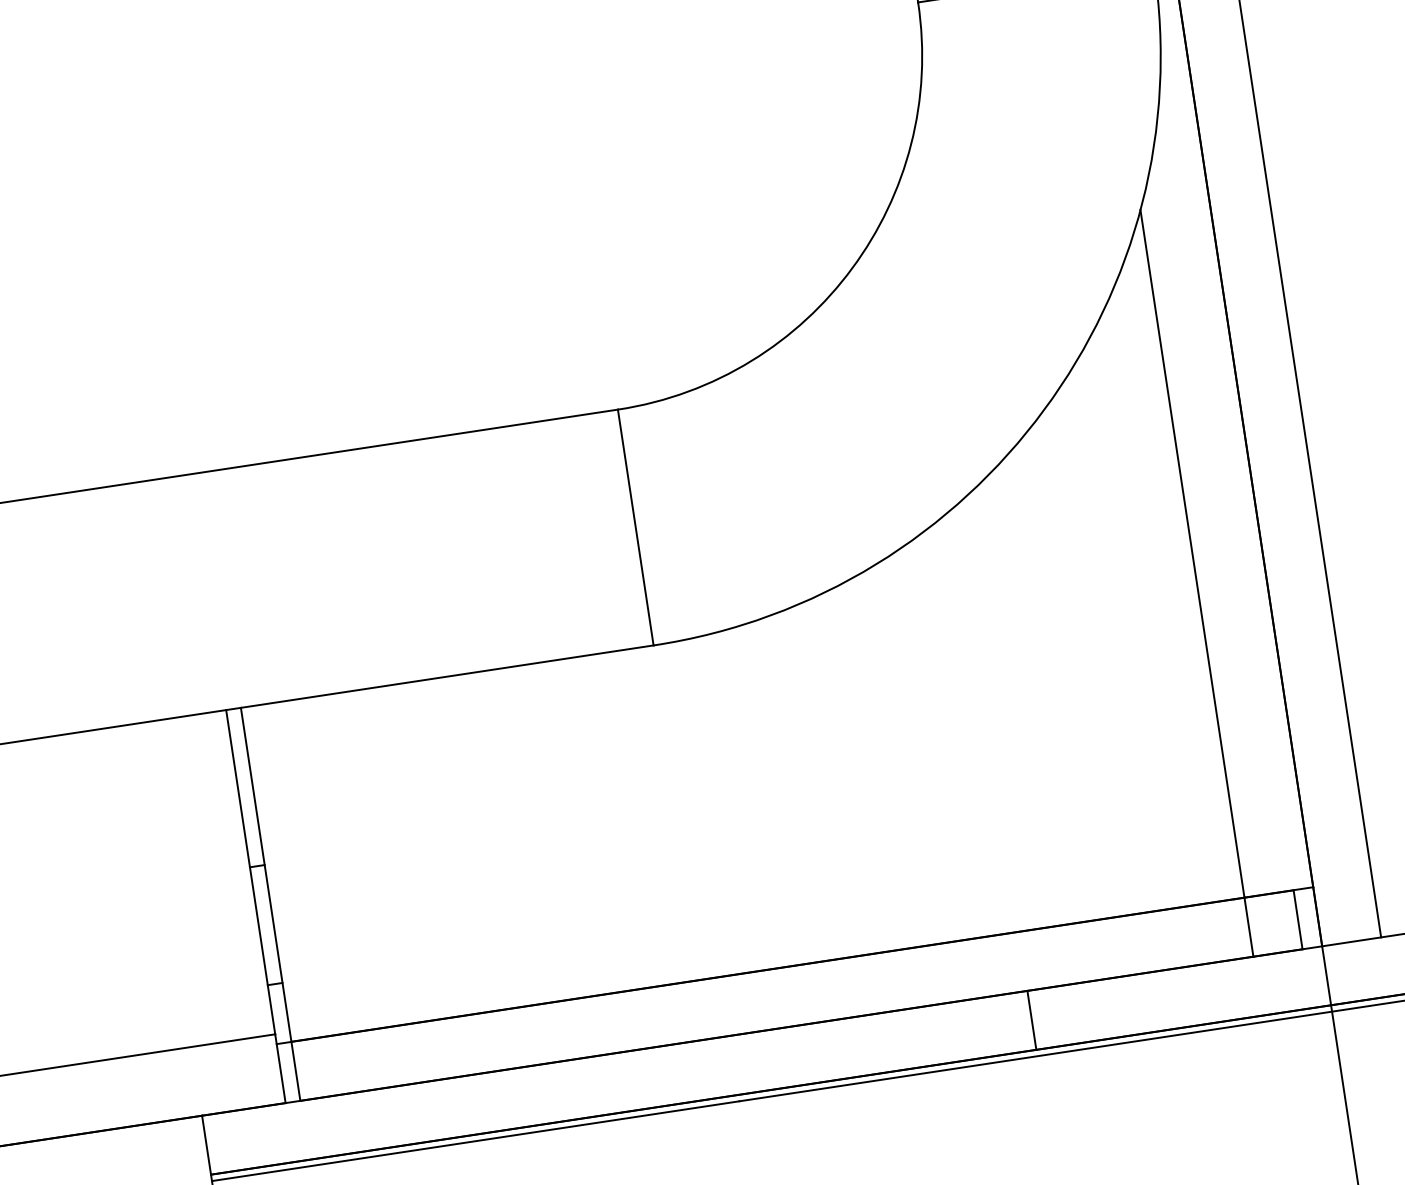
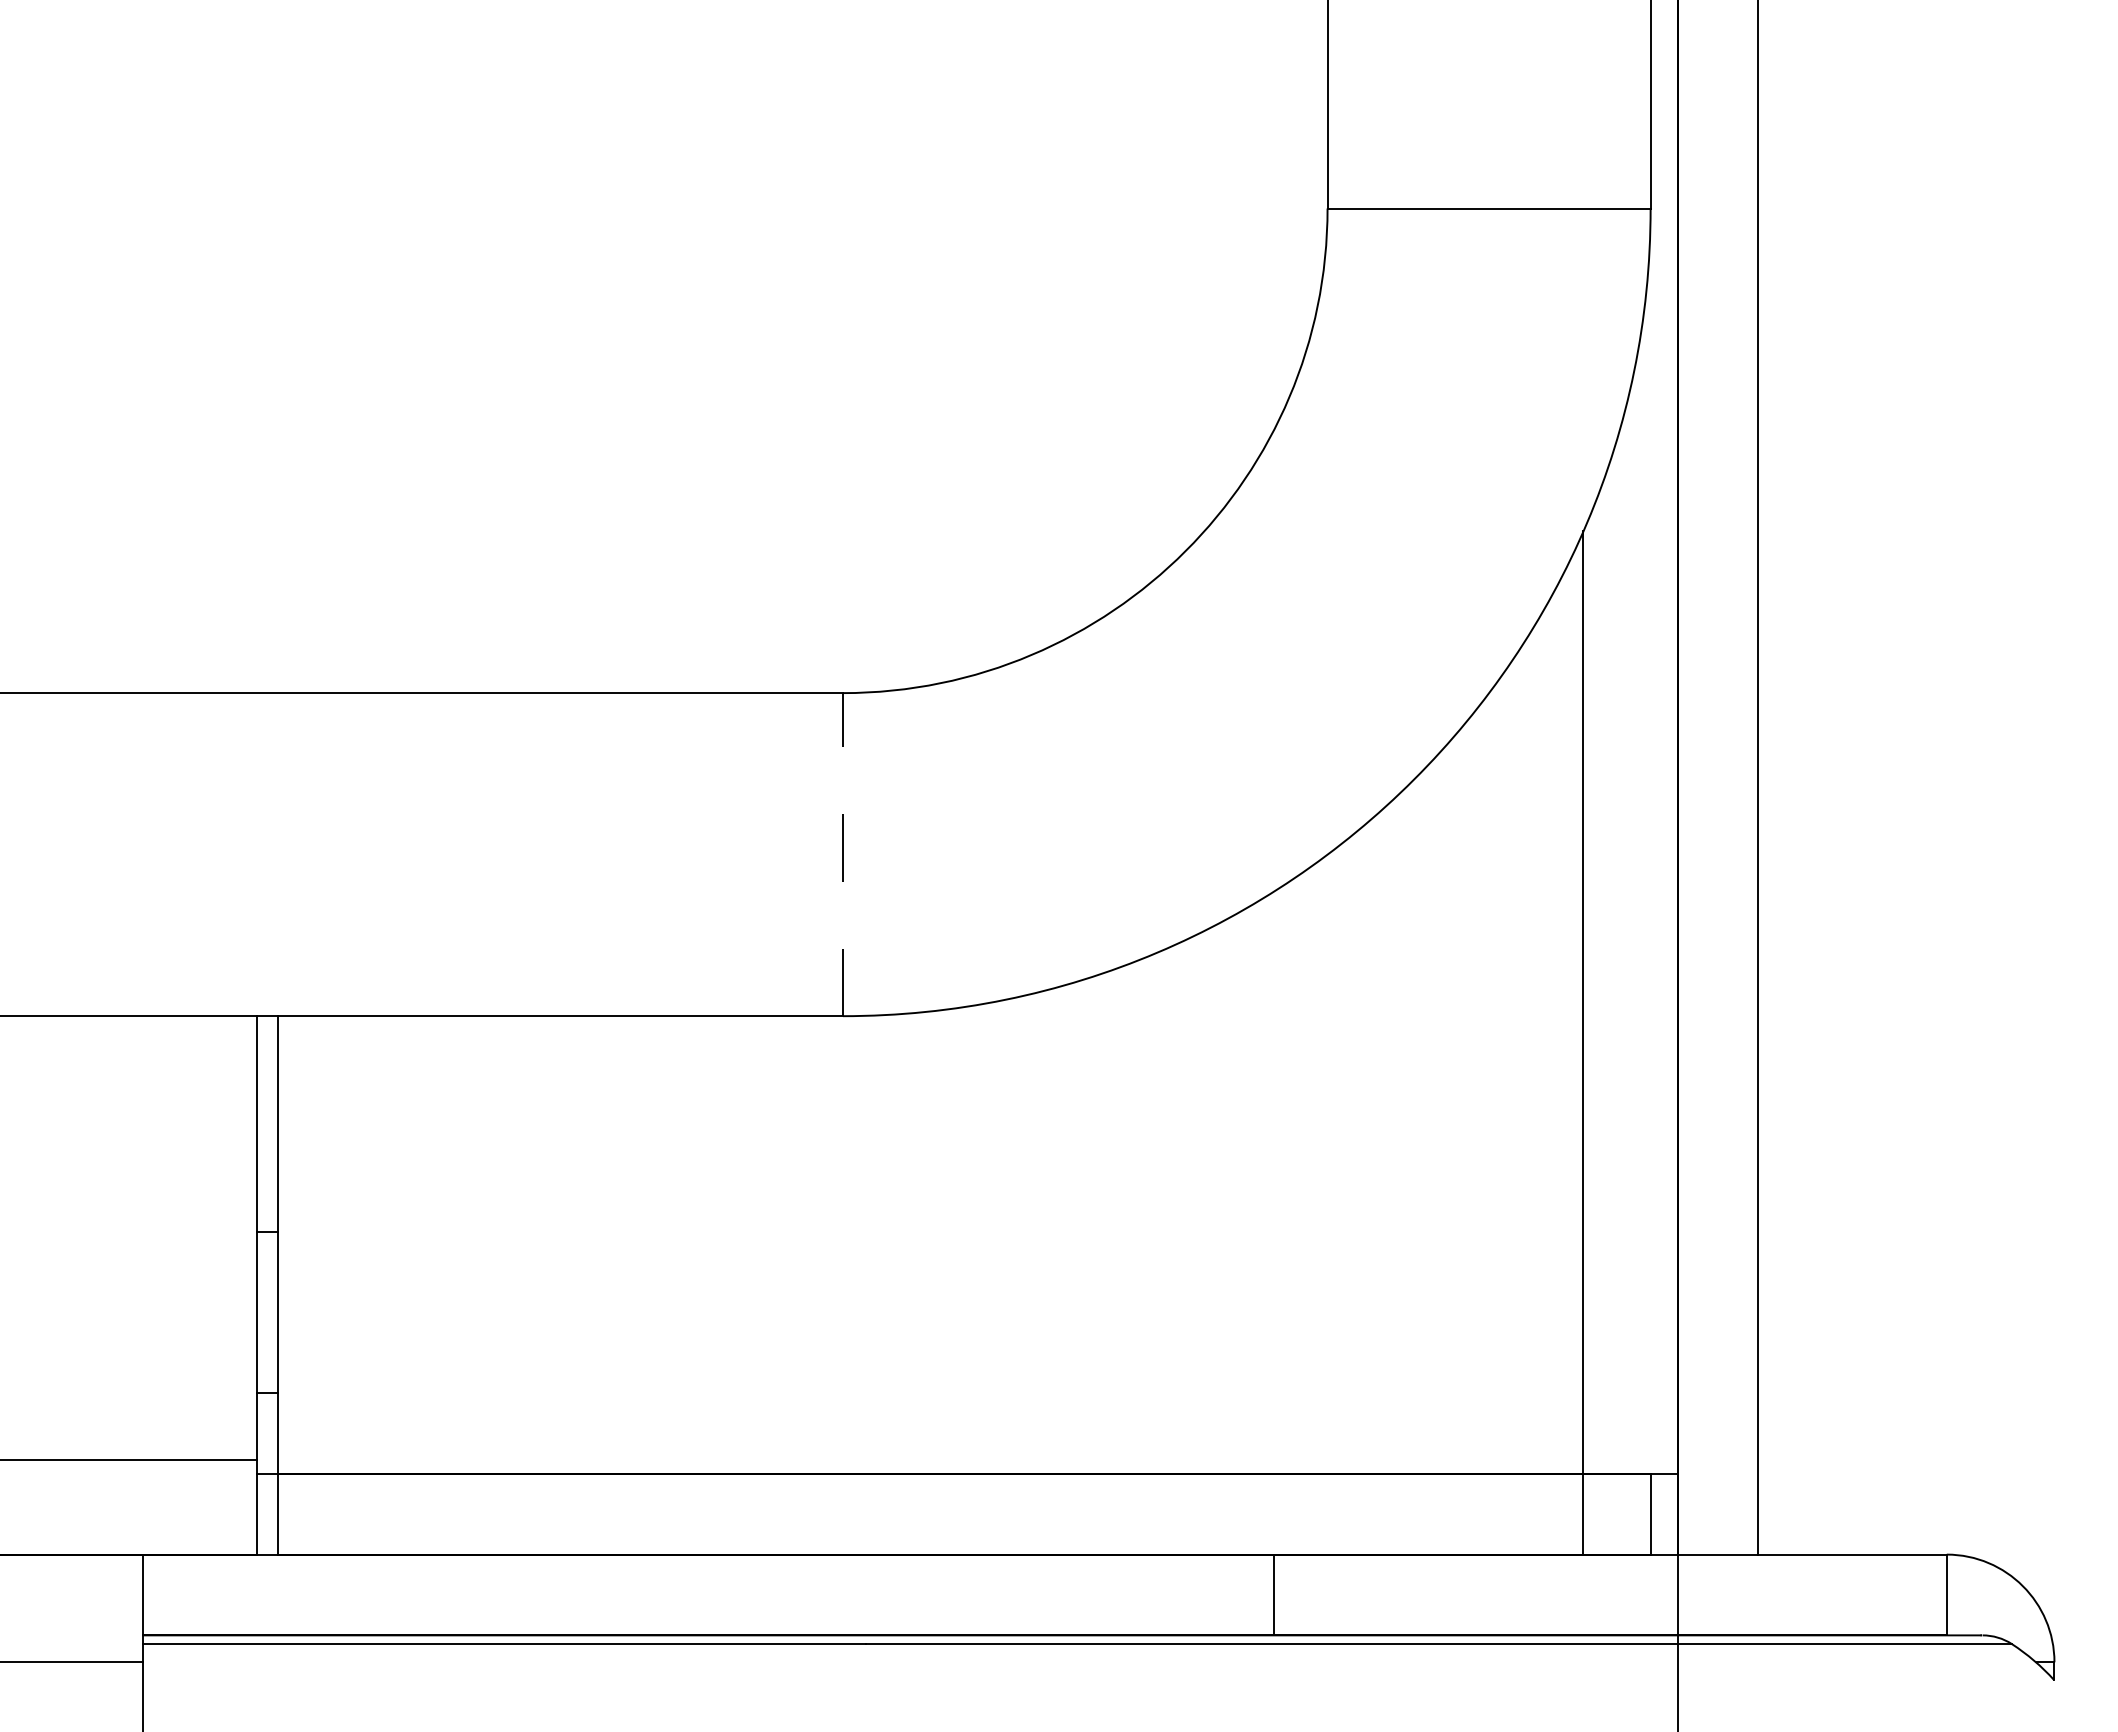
line: (635, 527) -> (842, 854), solid -> dashed

